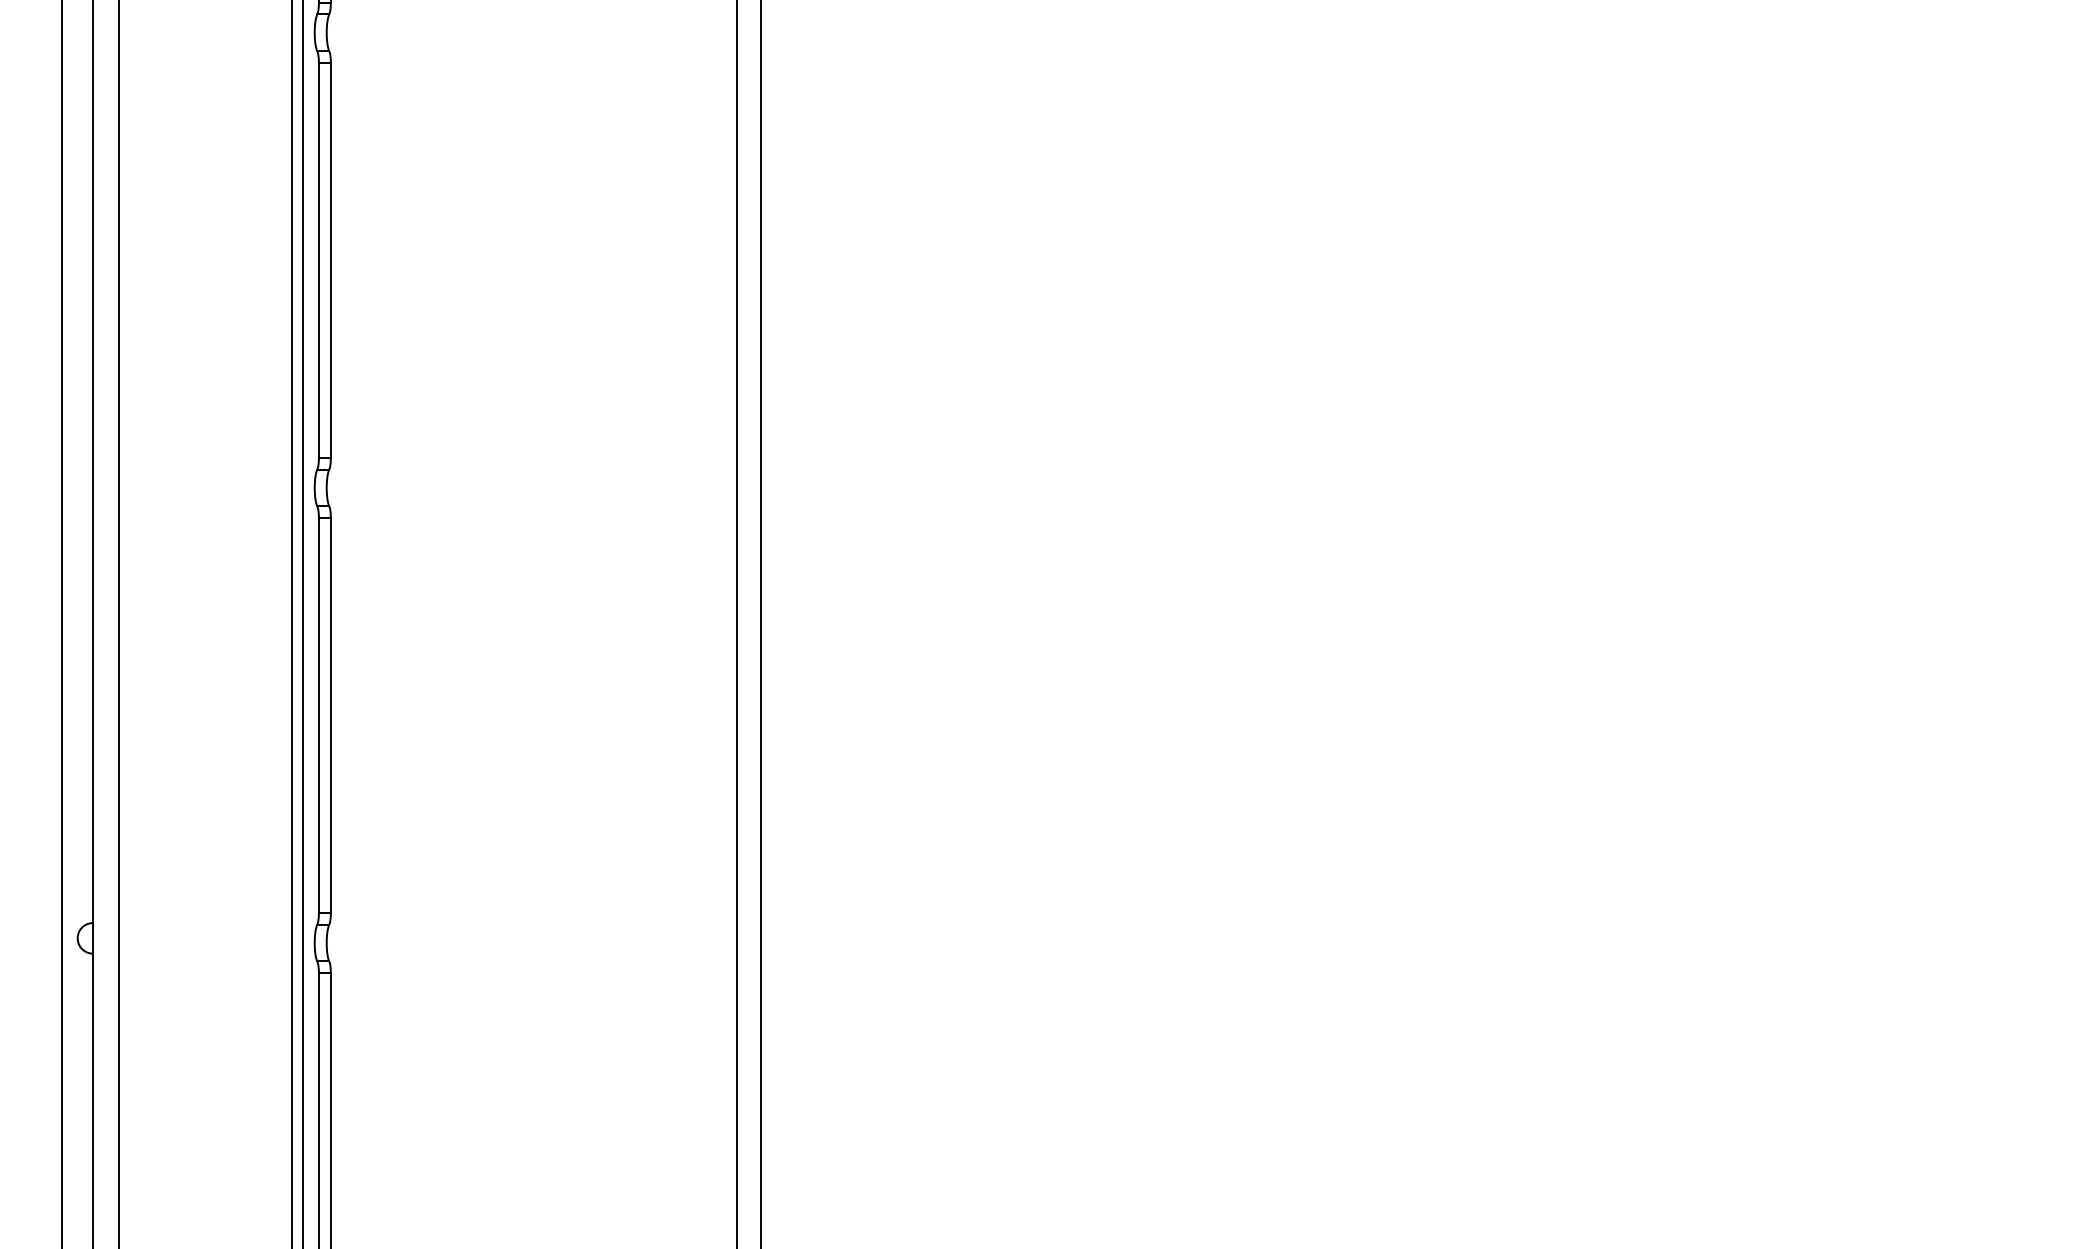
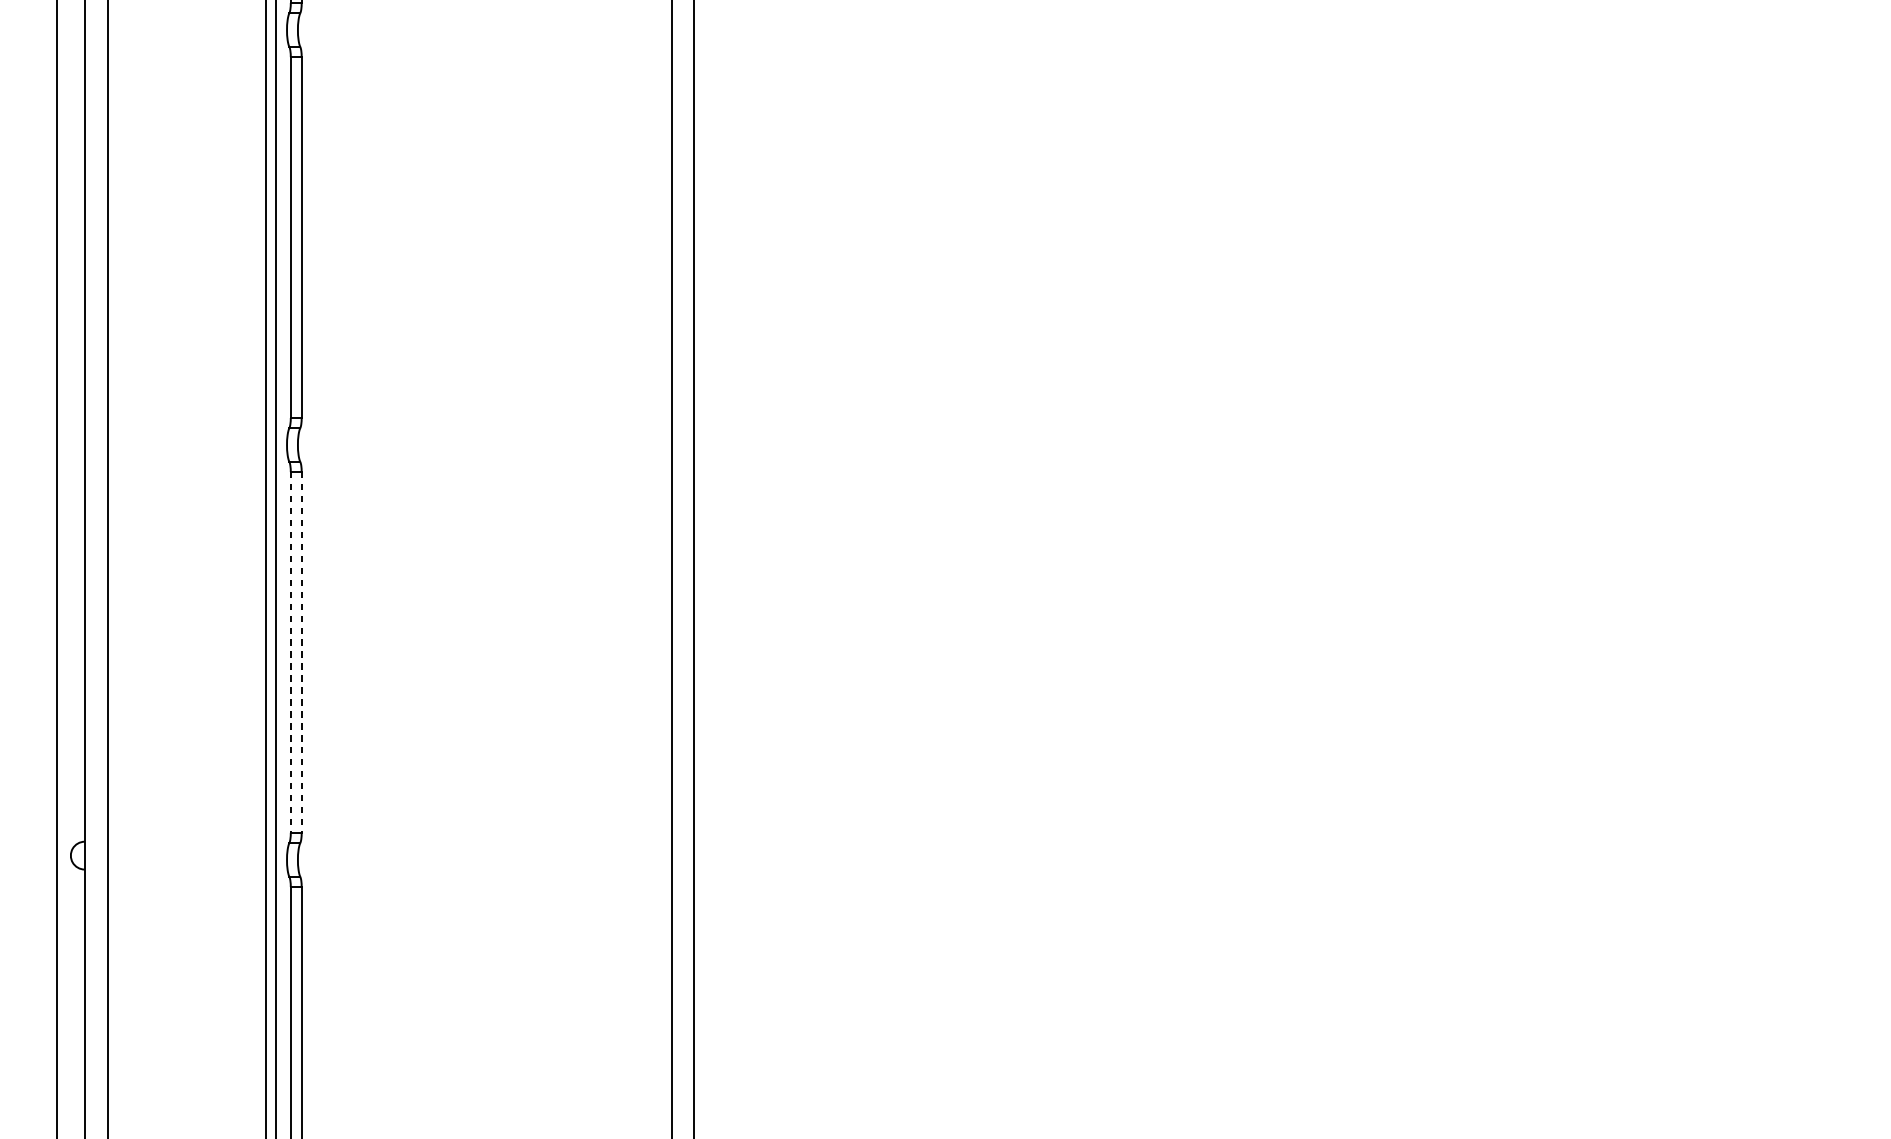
line: (318, 715) -> (290, 652), solid -> dashed
line: (330, 715) -> (301, 652), solid -> dashed

